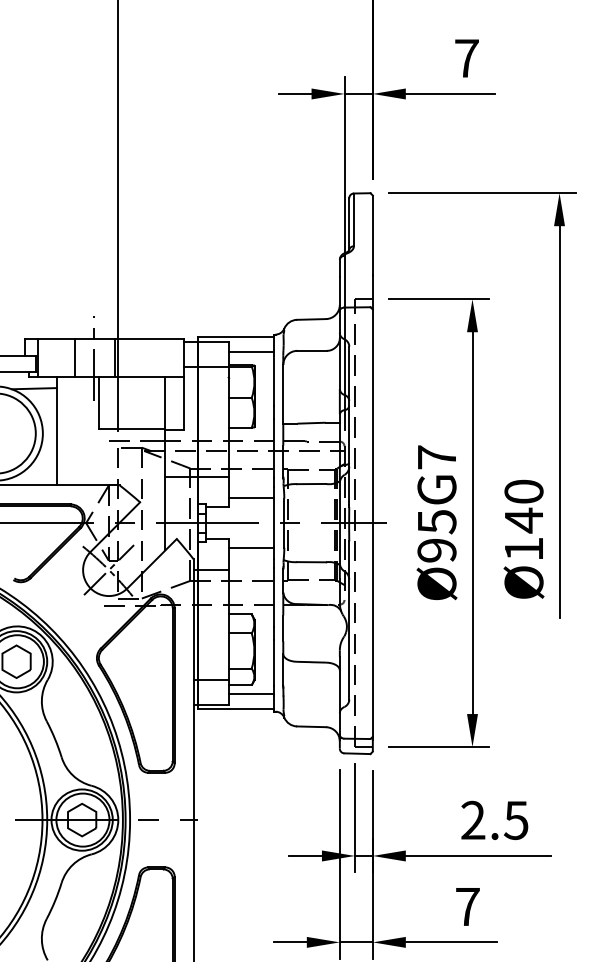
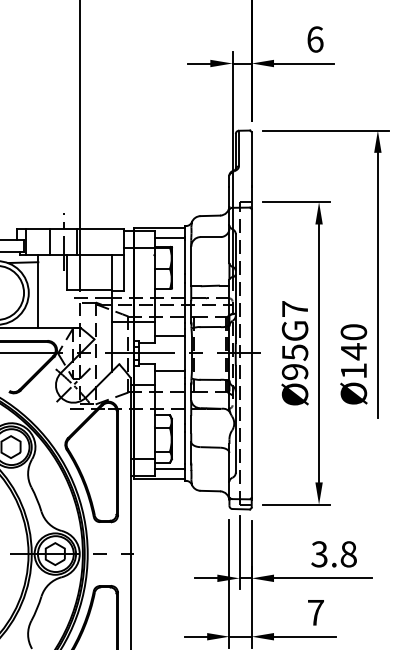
text: (467, 58) -> (315, 39), 7 -> 6
text: (493, 820) -> (333, 554), 2.5 -> 3.8

